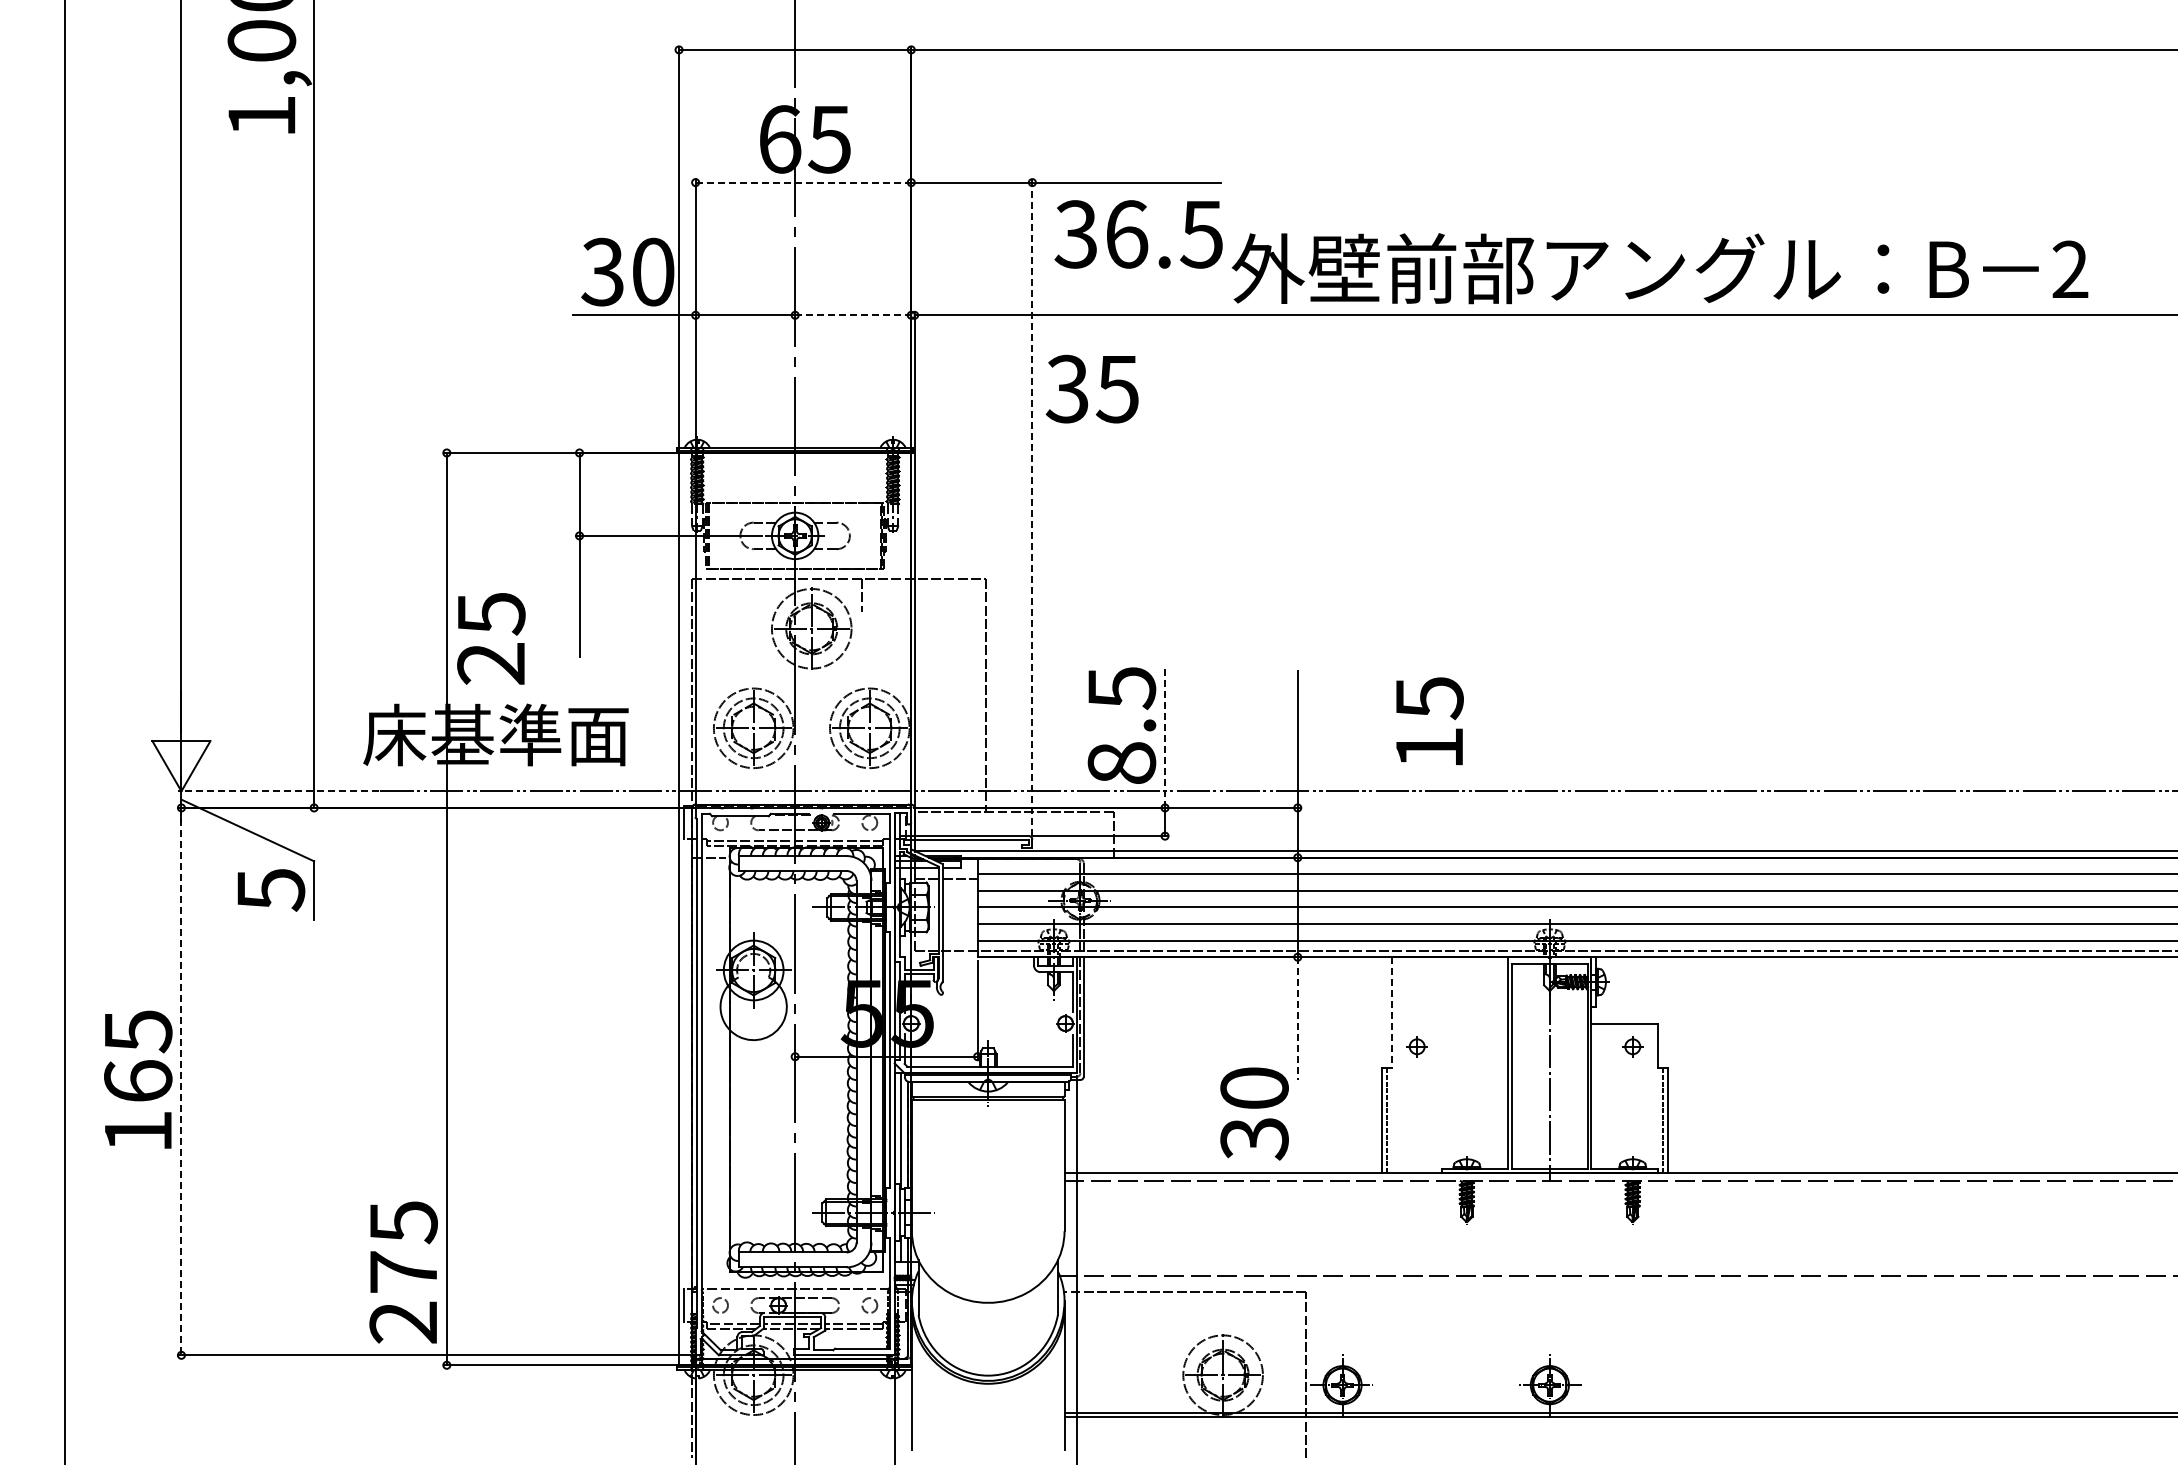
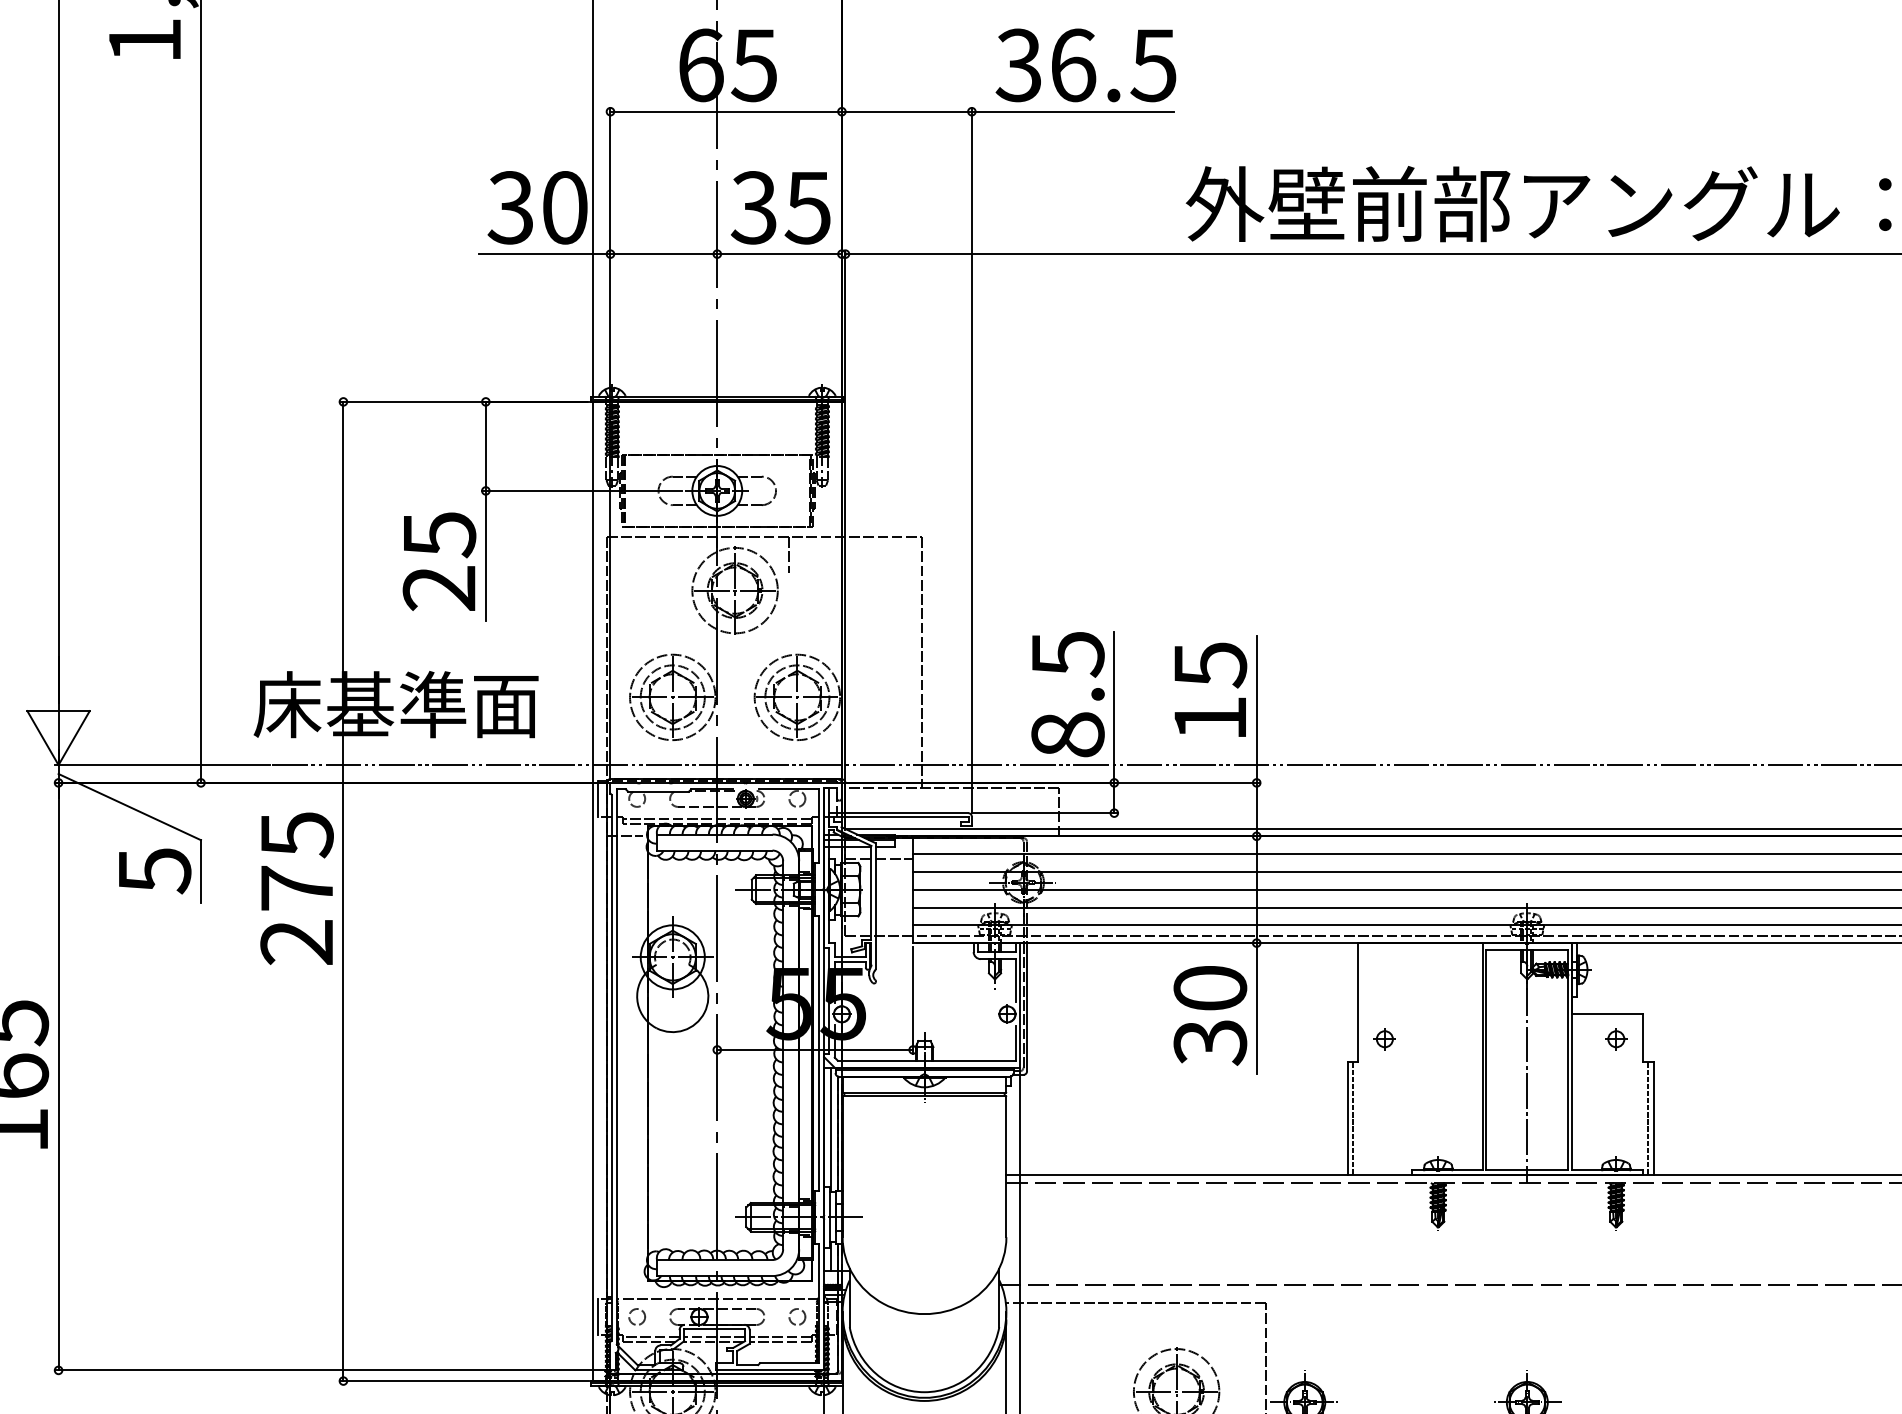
line: (803, 182) -> (726, 111), dashed -> solid
text: (1138, 234) -> (1085, 65), moved
line: (853, 315) -> (779, 254), dashed -> solid
text: (1091, 388) -> (779, 207), moved
line: (1032, 507) -> (972, 460), dashed -> solid
text: (491, 638) -> (439, 561), moved
text: (1429, 720) -> (1210, 689), moved
line: (1165, 737) -> (1114, 707), dashed -> solid
line: (277, 791) -> (161, 765), dashed -> solid
line: (1392, 1012) -> (1358, 1002), dashed -> solid
line: (1297, 1018) -> (1256, 1008), dashed -> solid
line: (181, 1081) -> (58, 1076), dashed -> solid
text: (1254, 1113) -> (1210, 1015), moved
text: (403, 1272) -> (296, 888), moved

